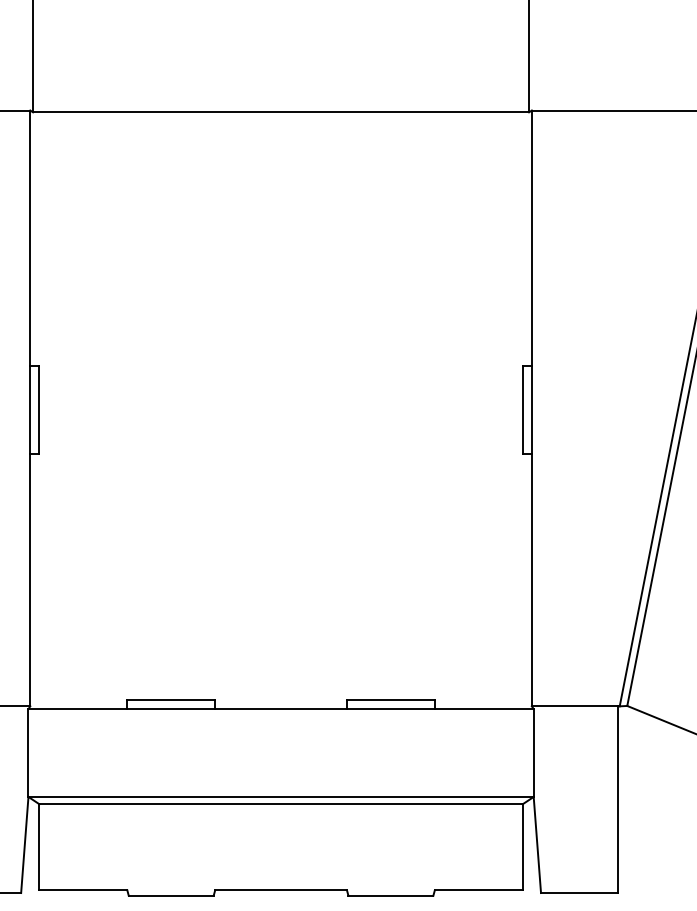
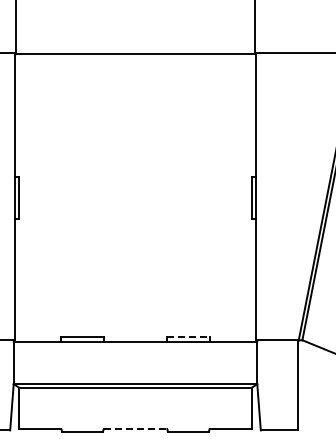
line: (391, 700) -> (188, 337), solid -> dashed
line: (281, 891) -> (135, 429), solid -> dashed

